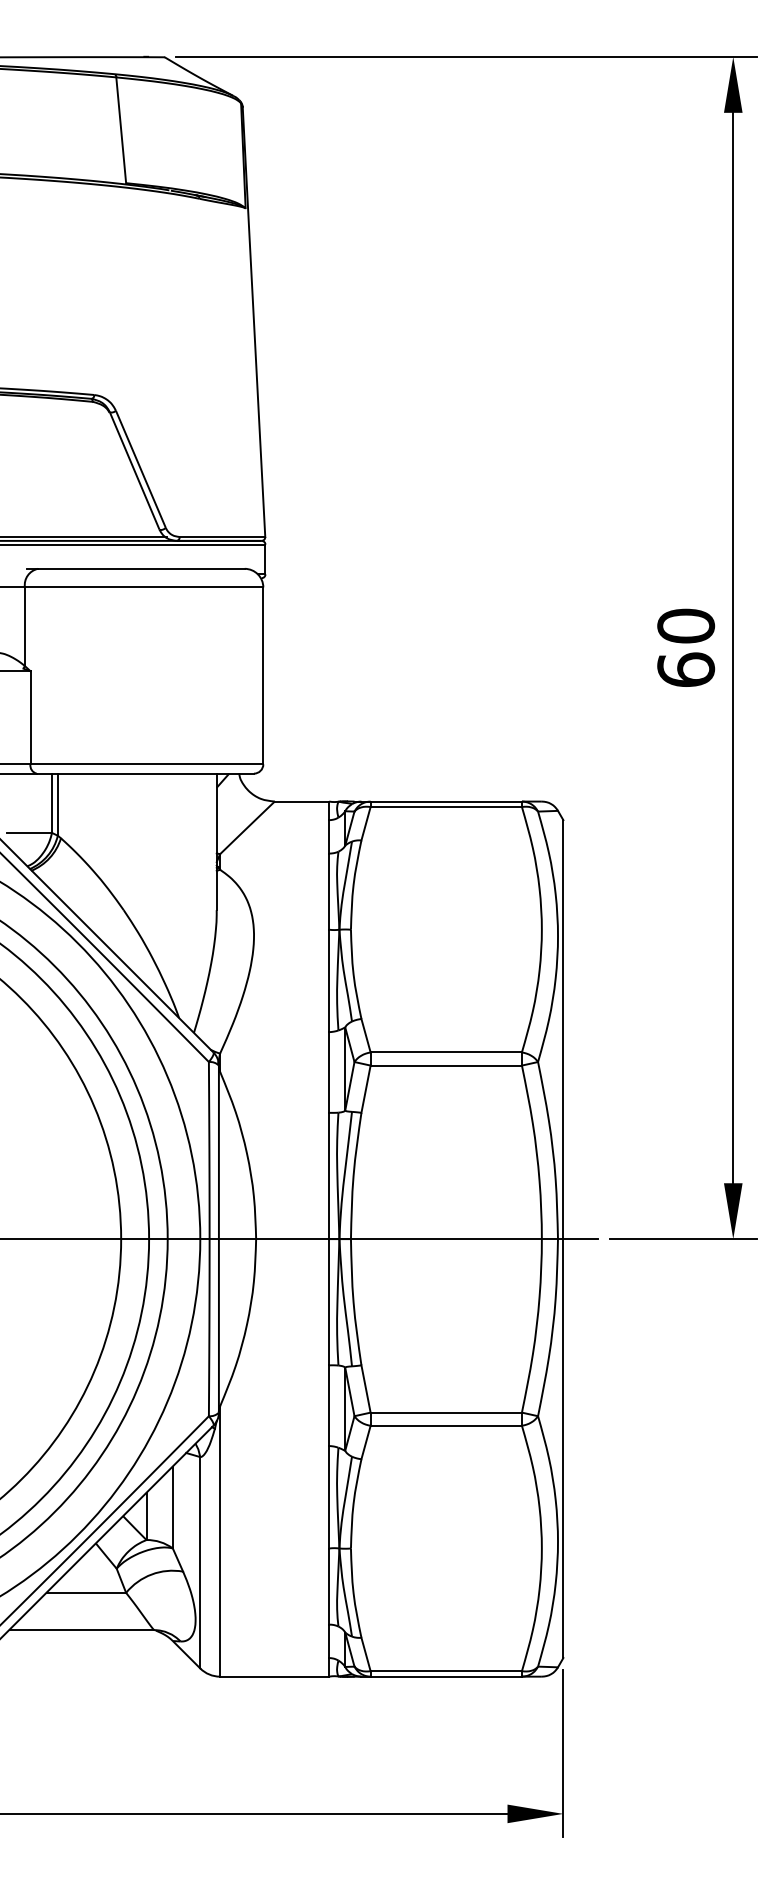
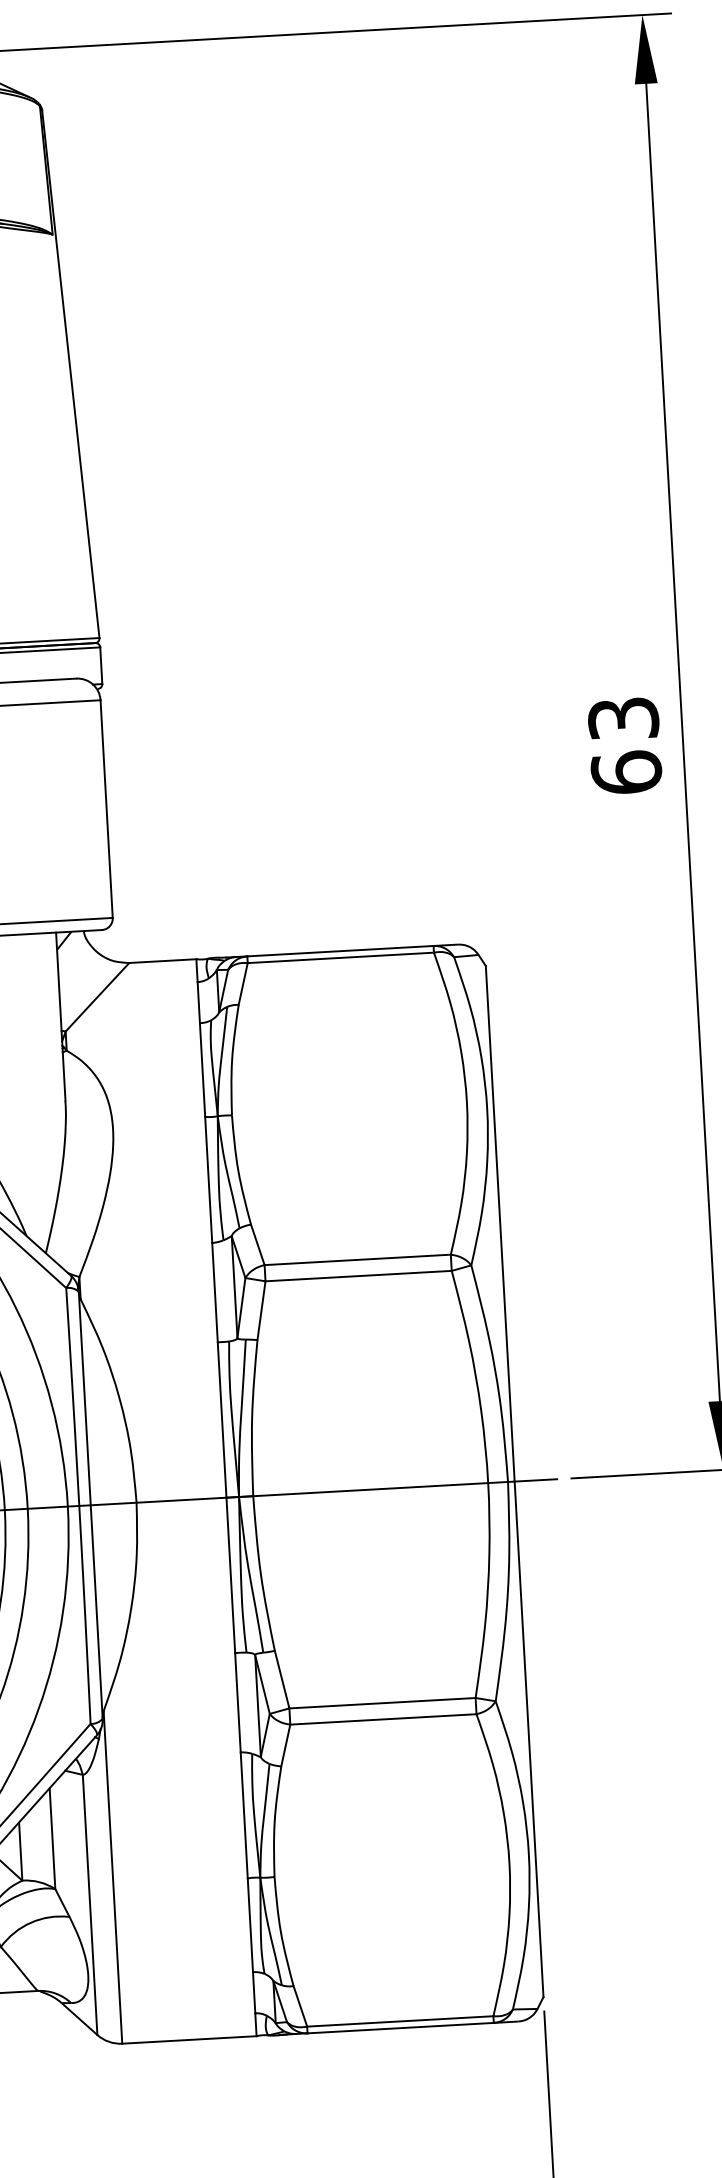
text: (686, 625) -> (623, 717), 60 -> 63

